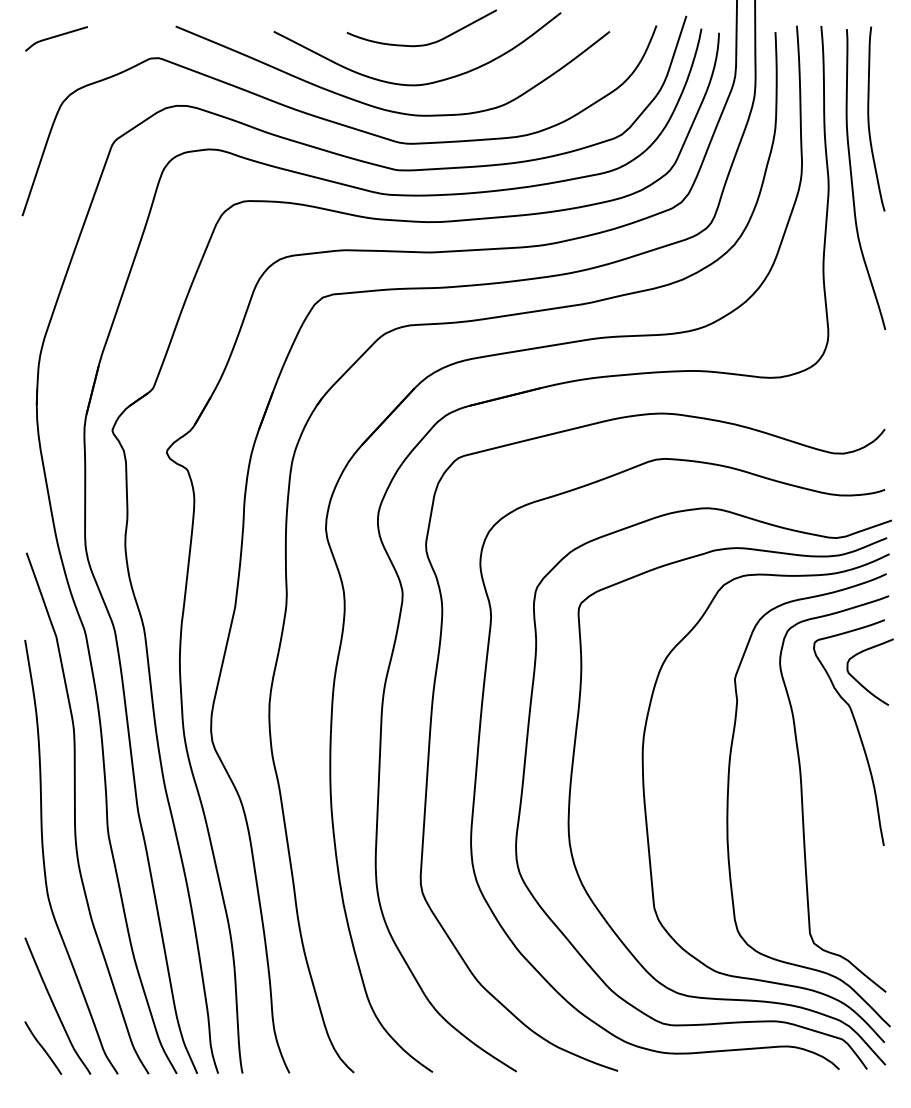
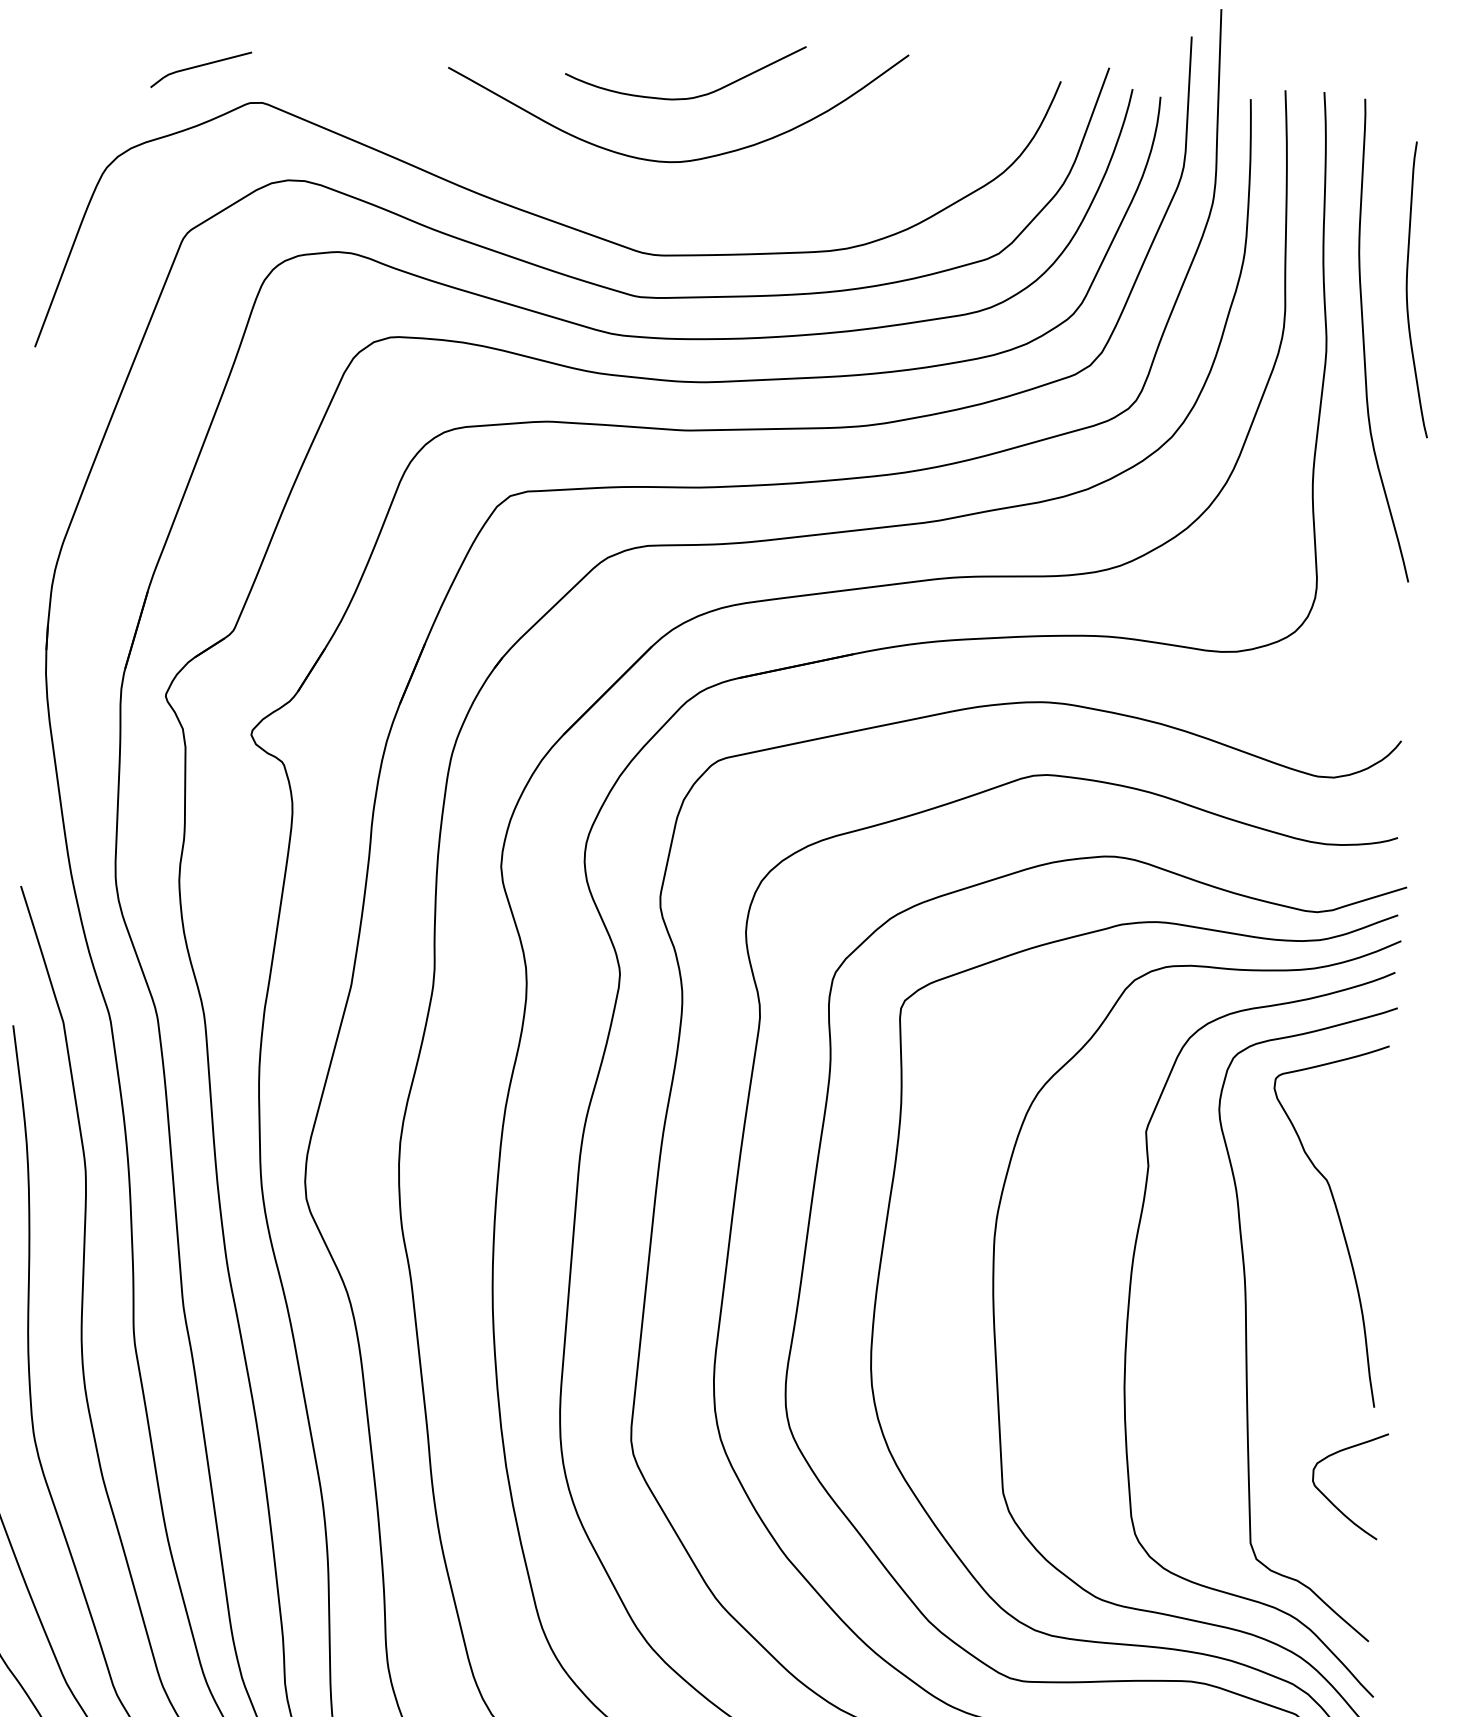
curve: (56, 37) -> (201, 67), moved
curve: (384, 108) -> (620, 197), removed
curve: (869, 118) -> (1408, 288), moved
curve: (860, 682) -> (1333, 1501), moved

